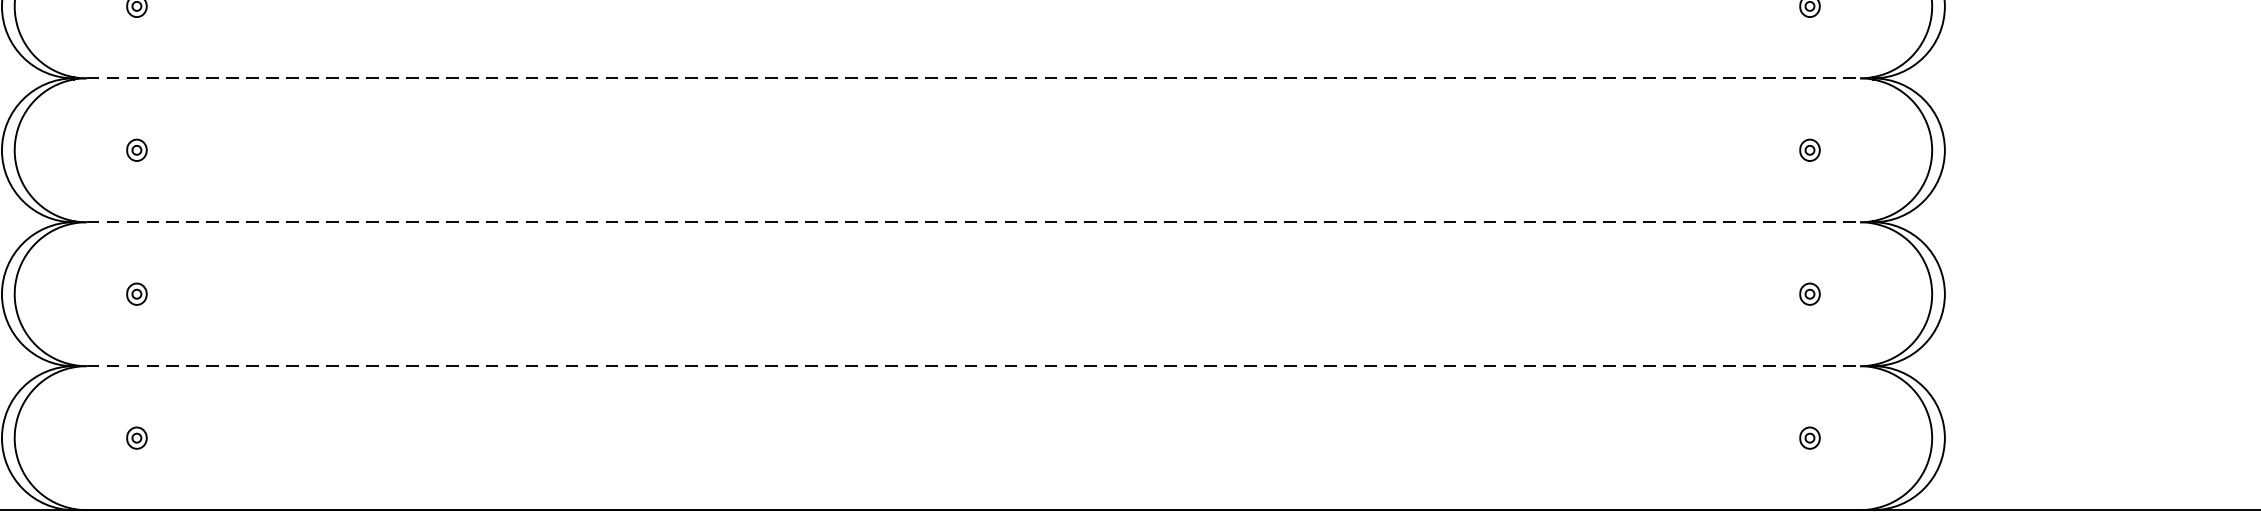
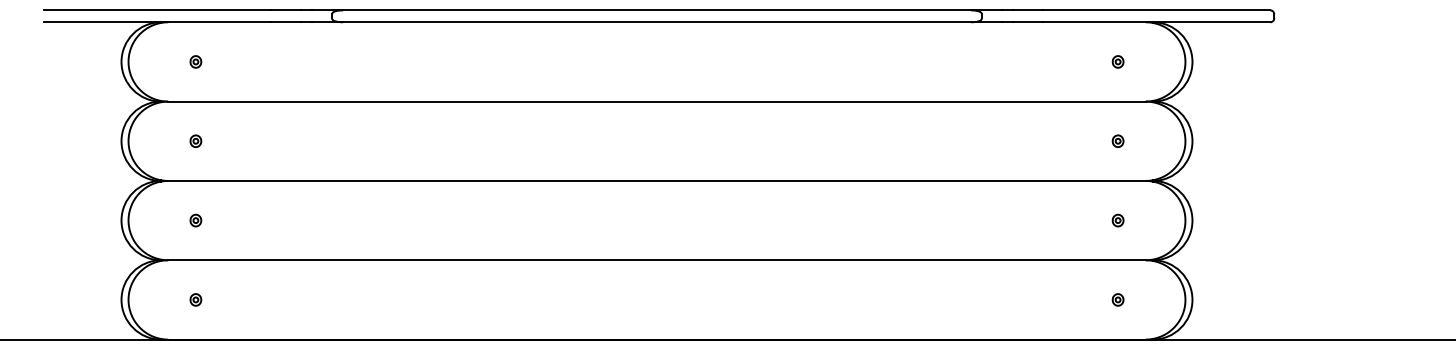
line: (974, 78) -> (657, 101), dashed -> solid
line: (974, 221) -> (657, 180), dashed -> solid
line: (974, 366) -> (657, 260), dashed -> solid

